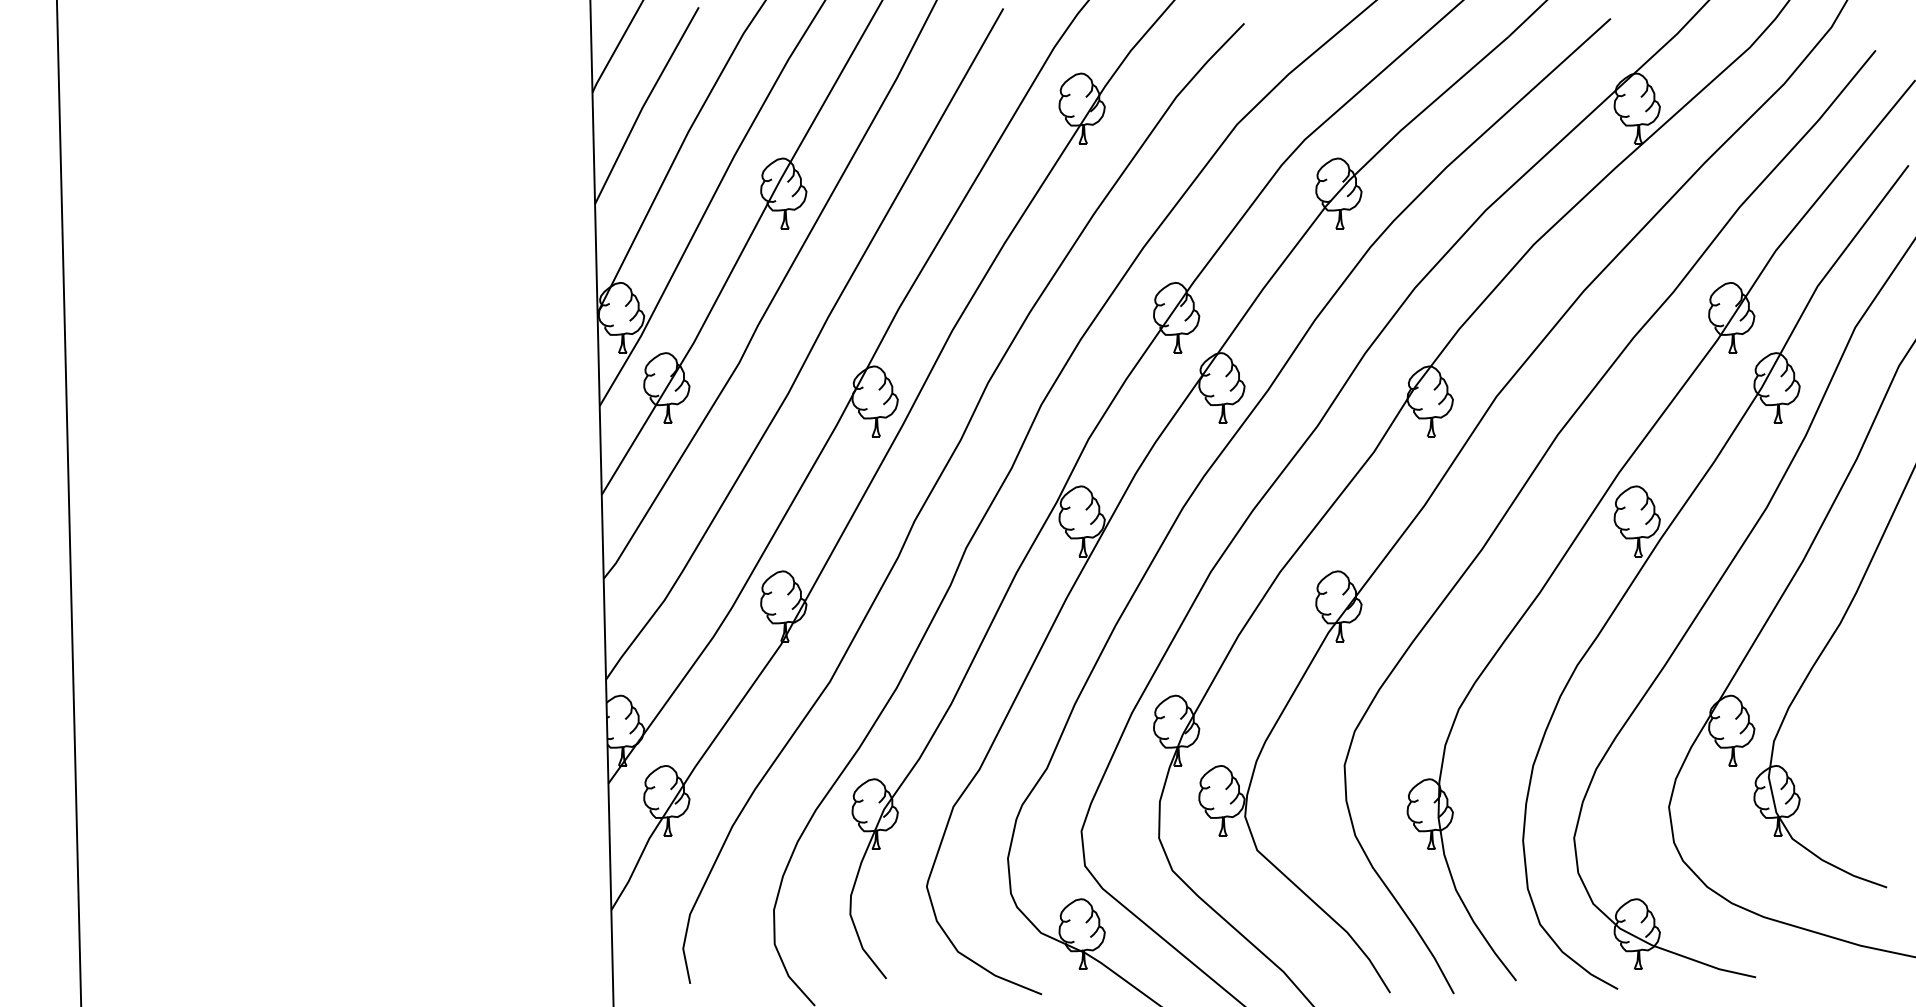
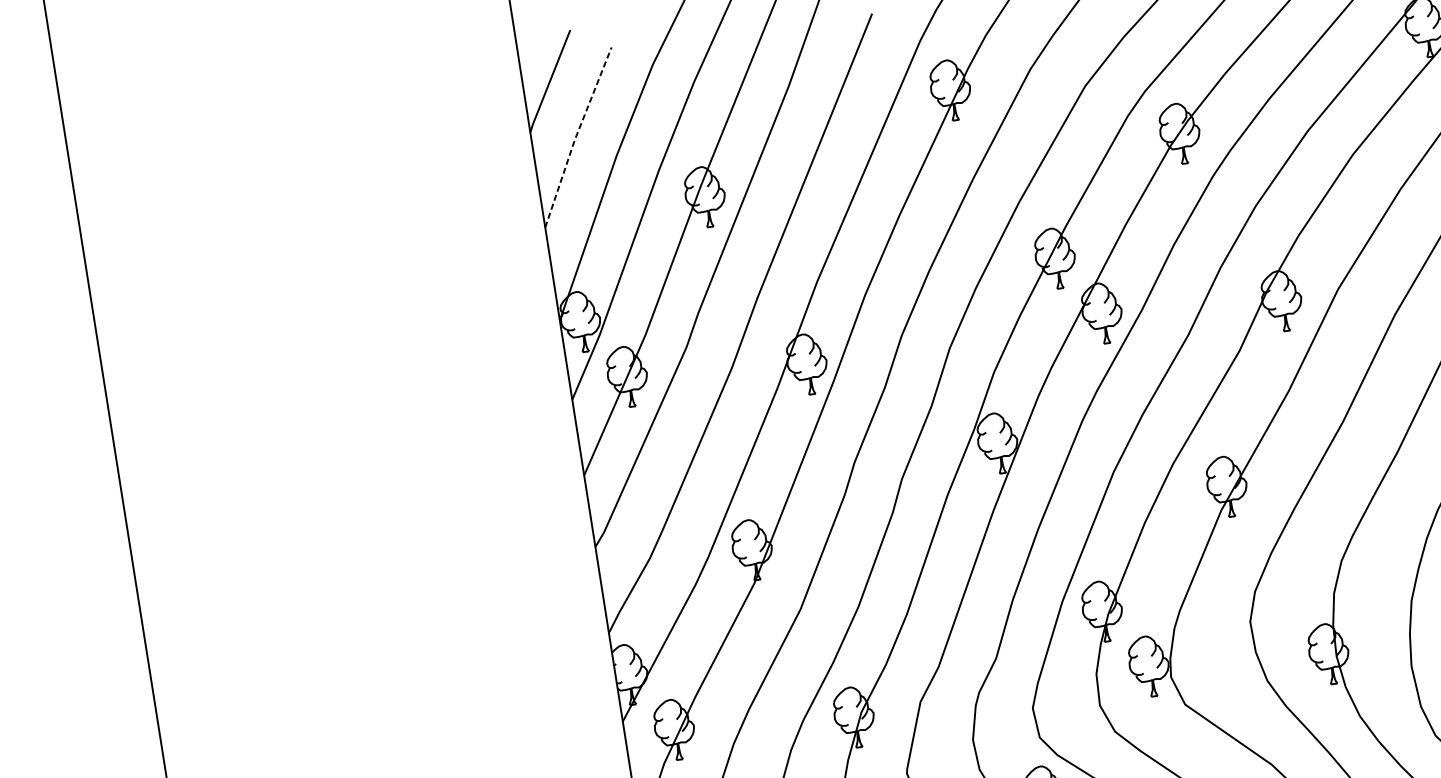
line: (644, 104) -> (576, 136), solid -> dashed

